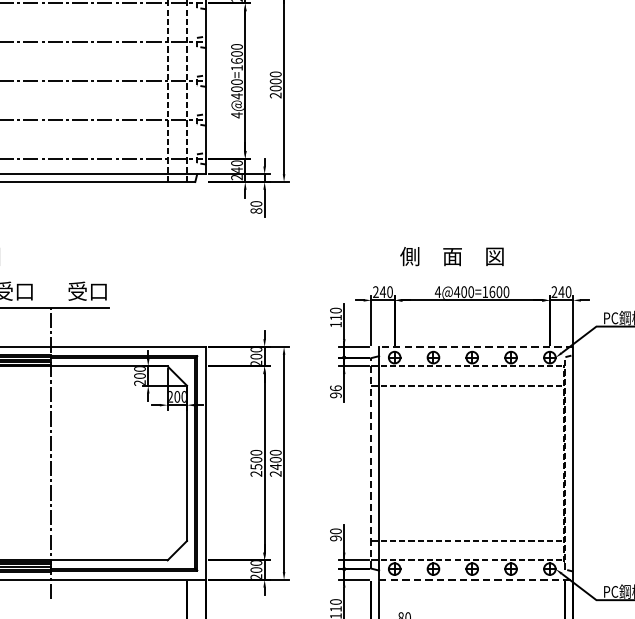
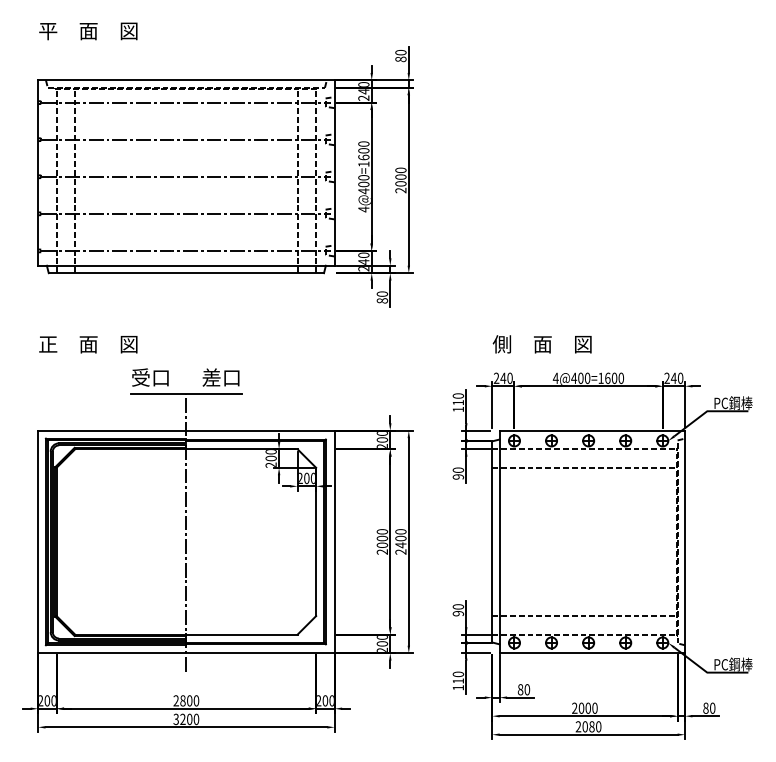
text: (451, 256) -> (541, 344), moved
text: (77, 291) -> (211, 377), 受口 -> 差口
line: (476, 346) -> (592, 430), dashed -> solid
text: (335, 387) -> (457, 469), 96 -> 90
line: (371, 462) -> (492, 541), dashed -> solid
text: (255, 467) -> (381, 545), 2500 -> 2000
line: (476, 580) -> (592, 653), dashed -> solid

